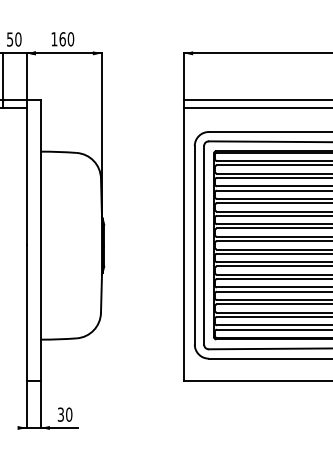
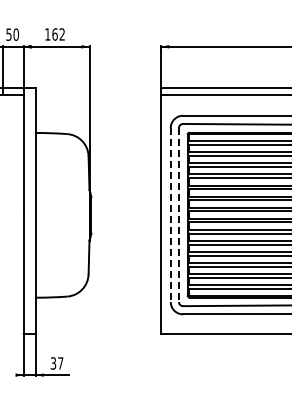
text: (71, 39) -> (62, 34), 160 -> 162
line: (194, 245) -> (170, 215), solid -> dashed
line: (203, 245) -> (178, 215), solid -> dashed
text: (68, 414) -> (60, 363), 30 -> 37

